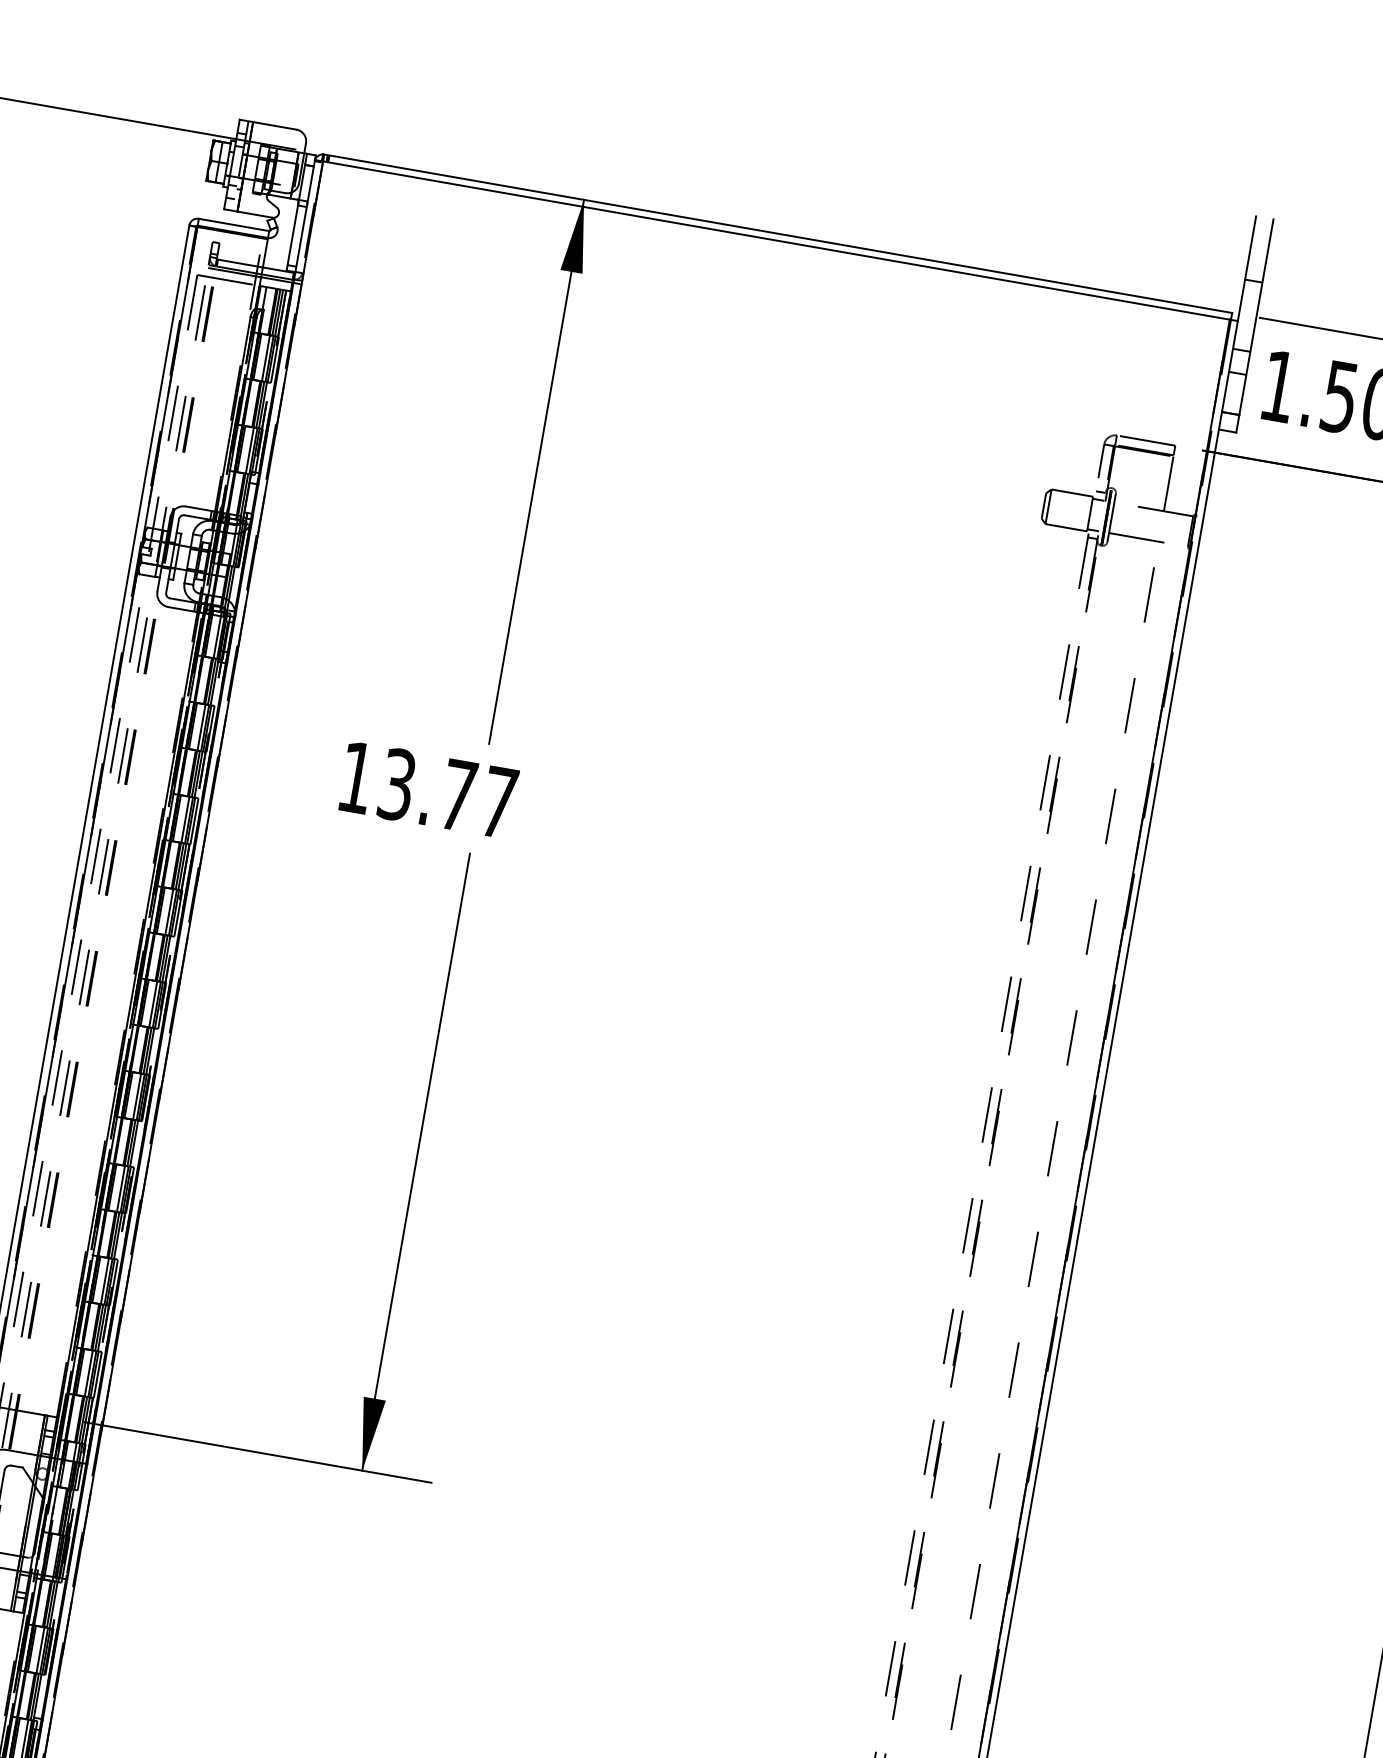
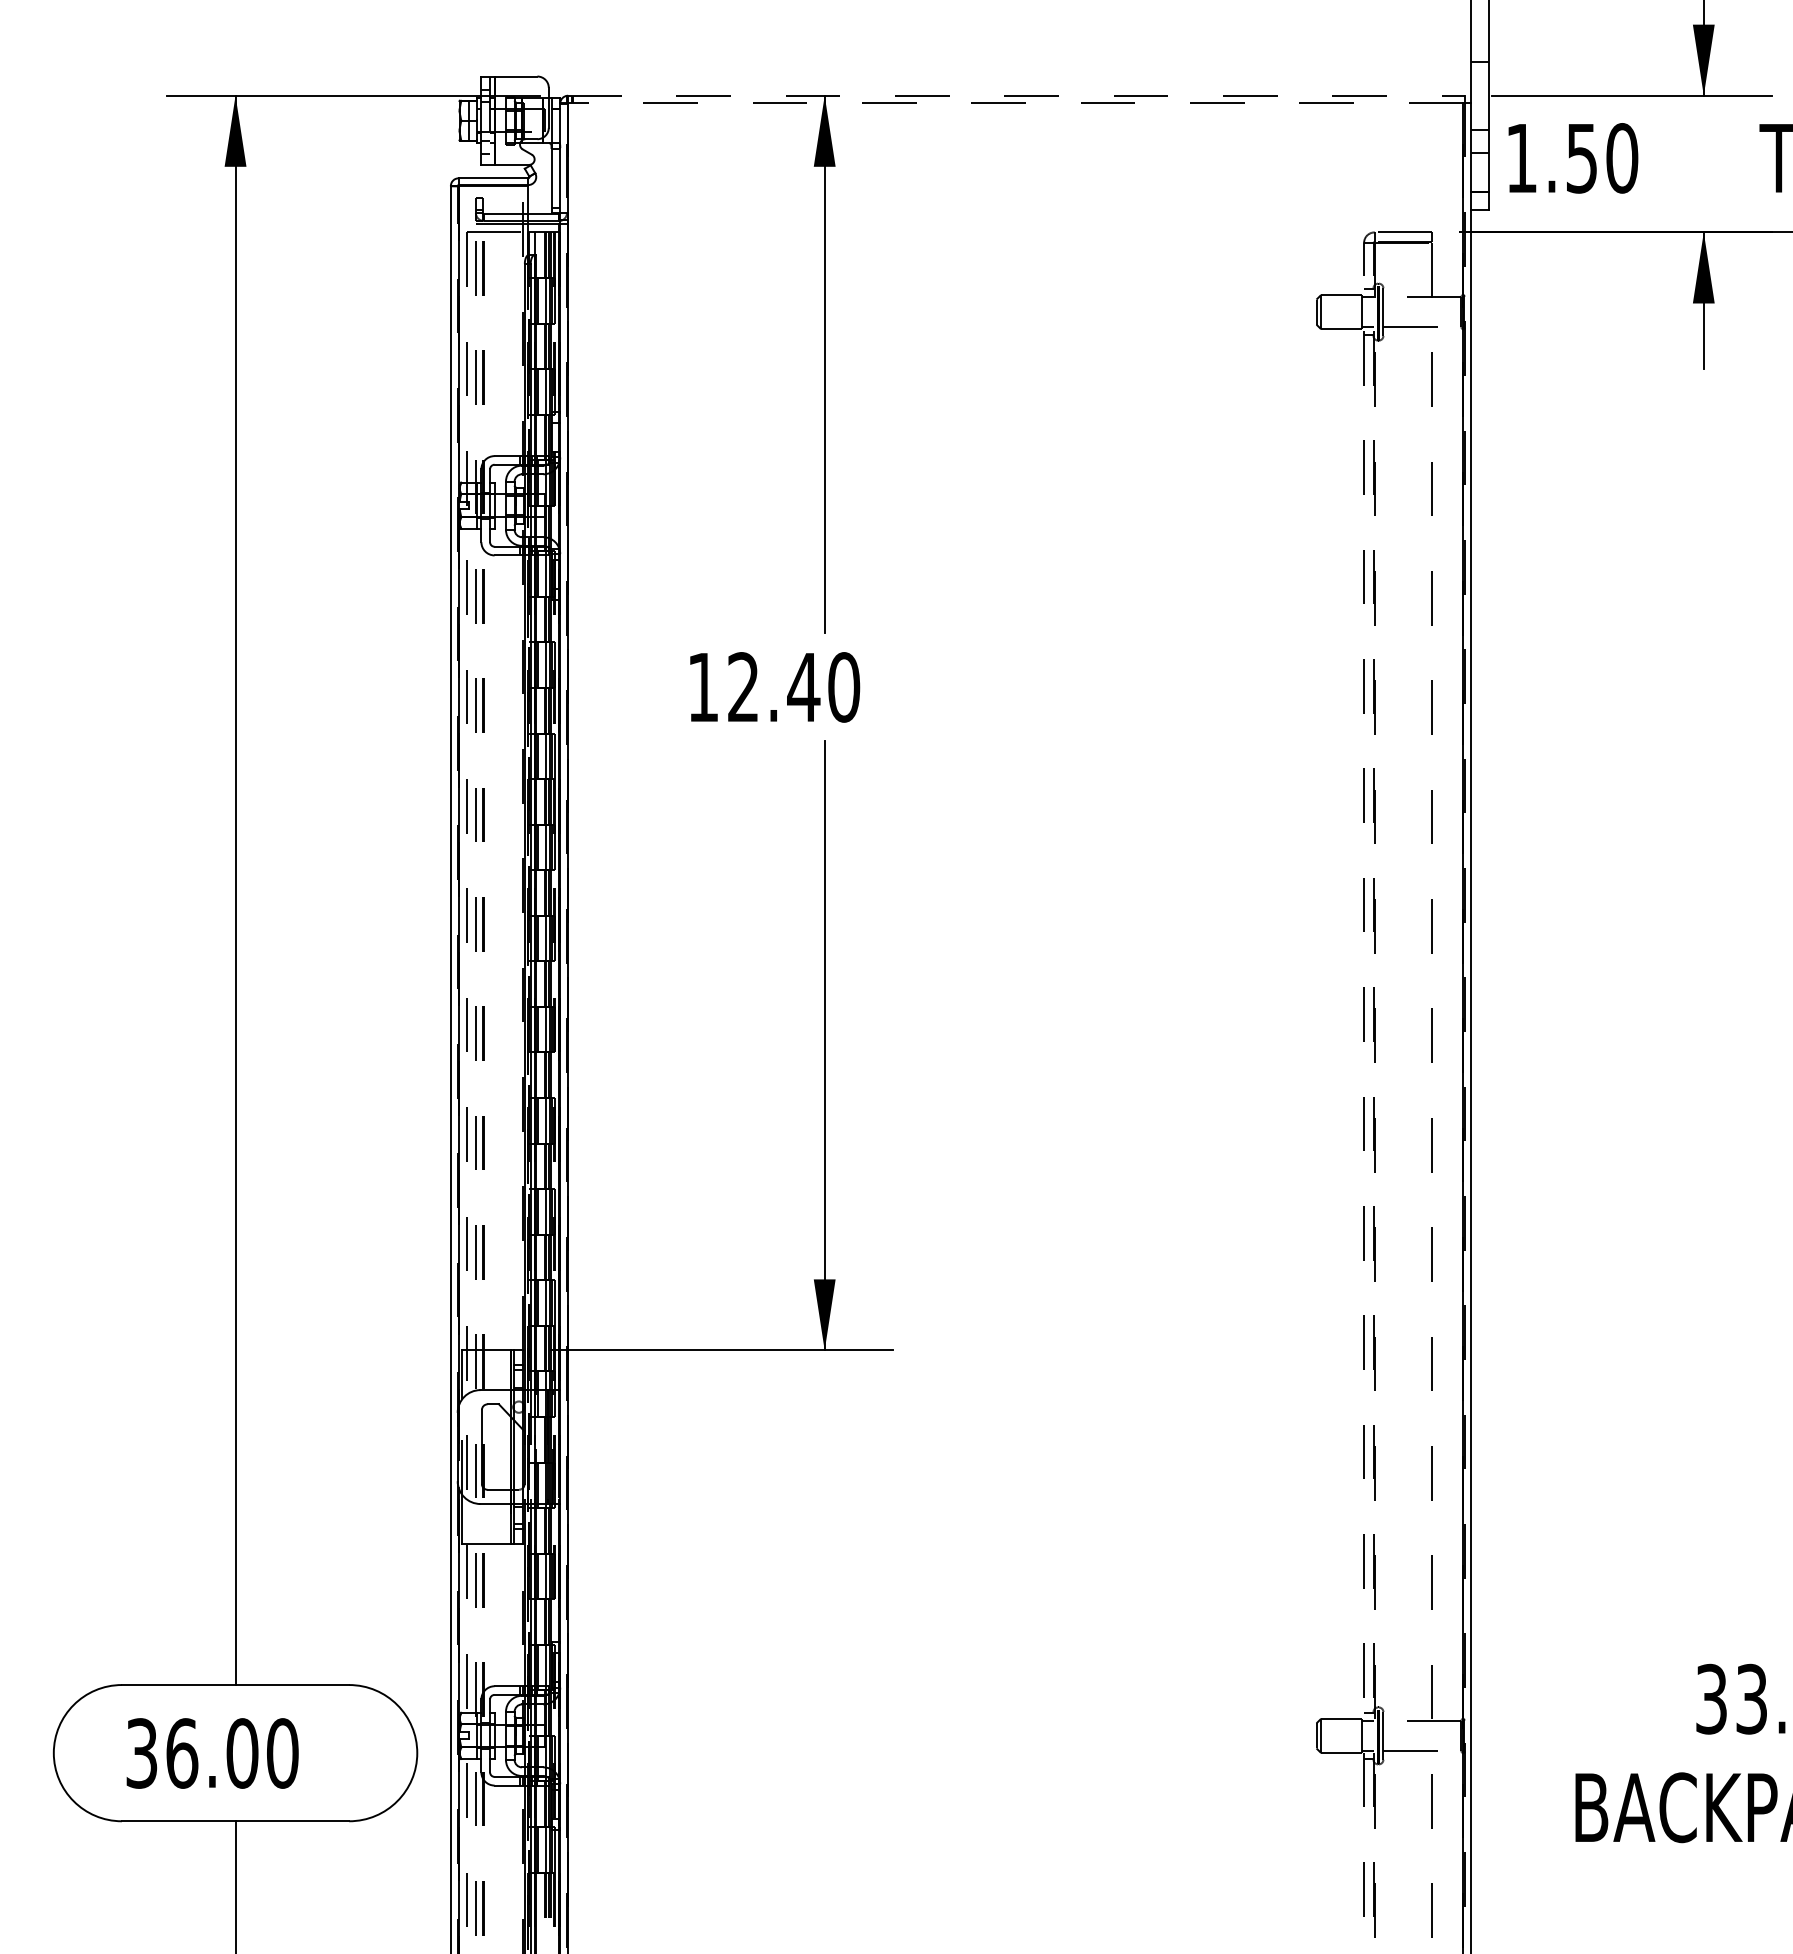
line: (777, 233) -> (1015, 95), solid -> dashed
line: (776, 240) -> (1015, 102), solid -> dashed
text: (448, 793) -> (794, 687), 13.77 -> 12.40

